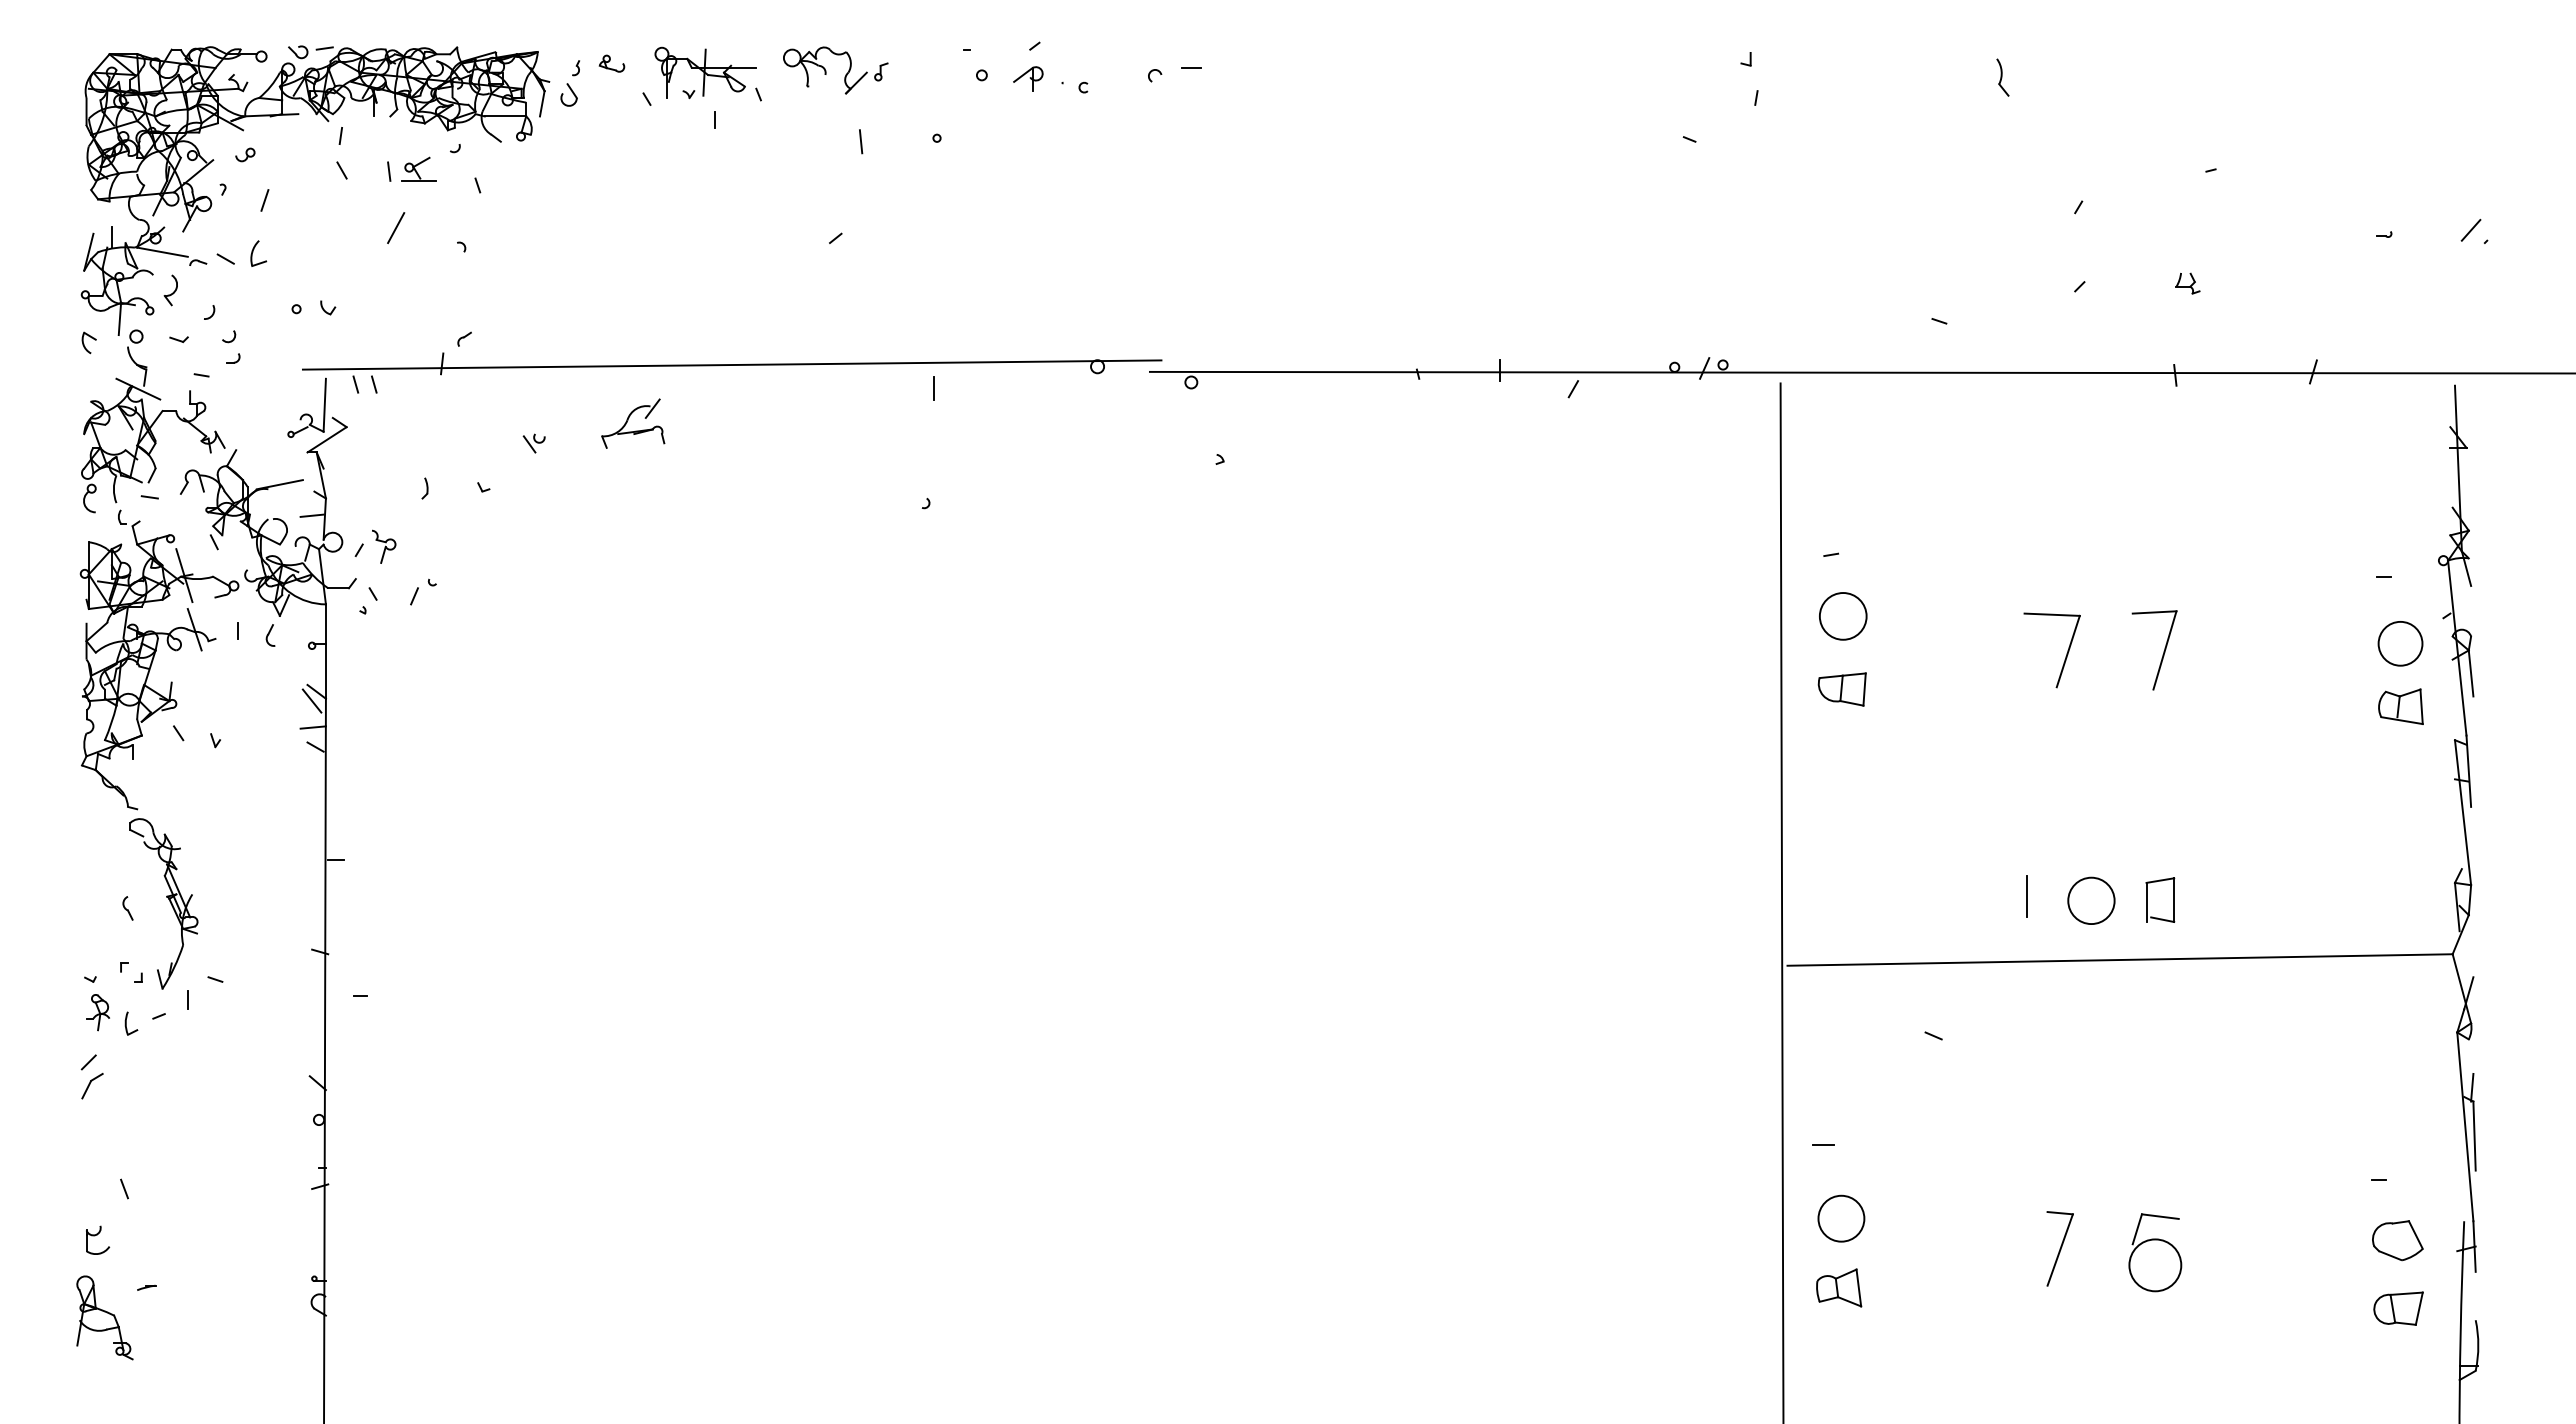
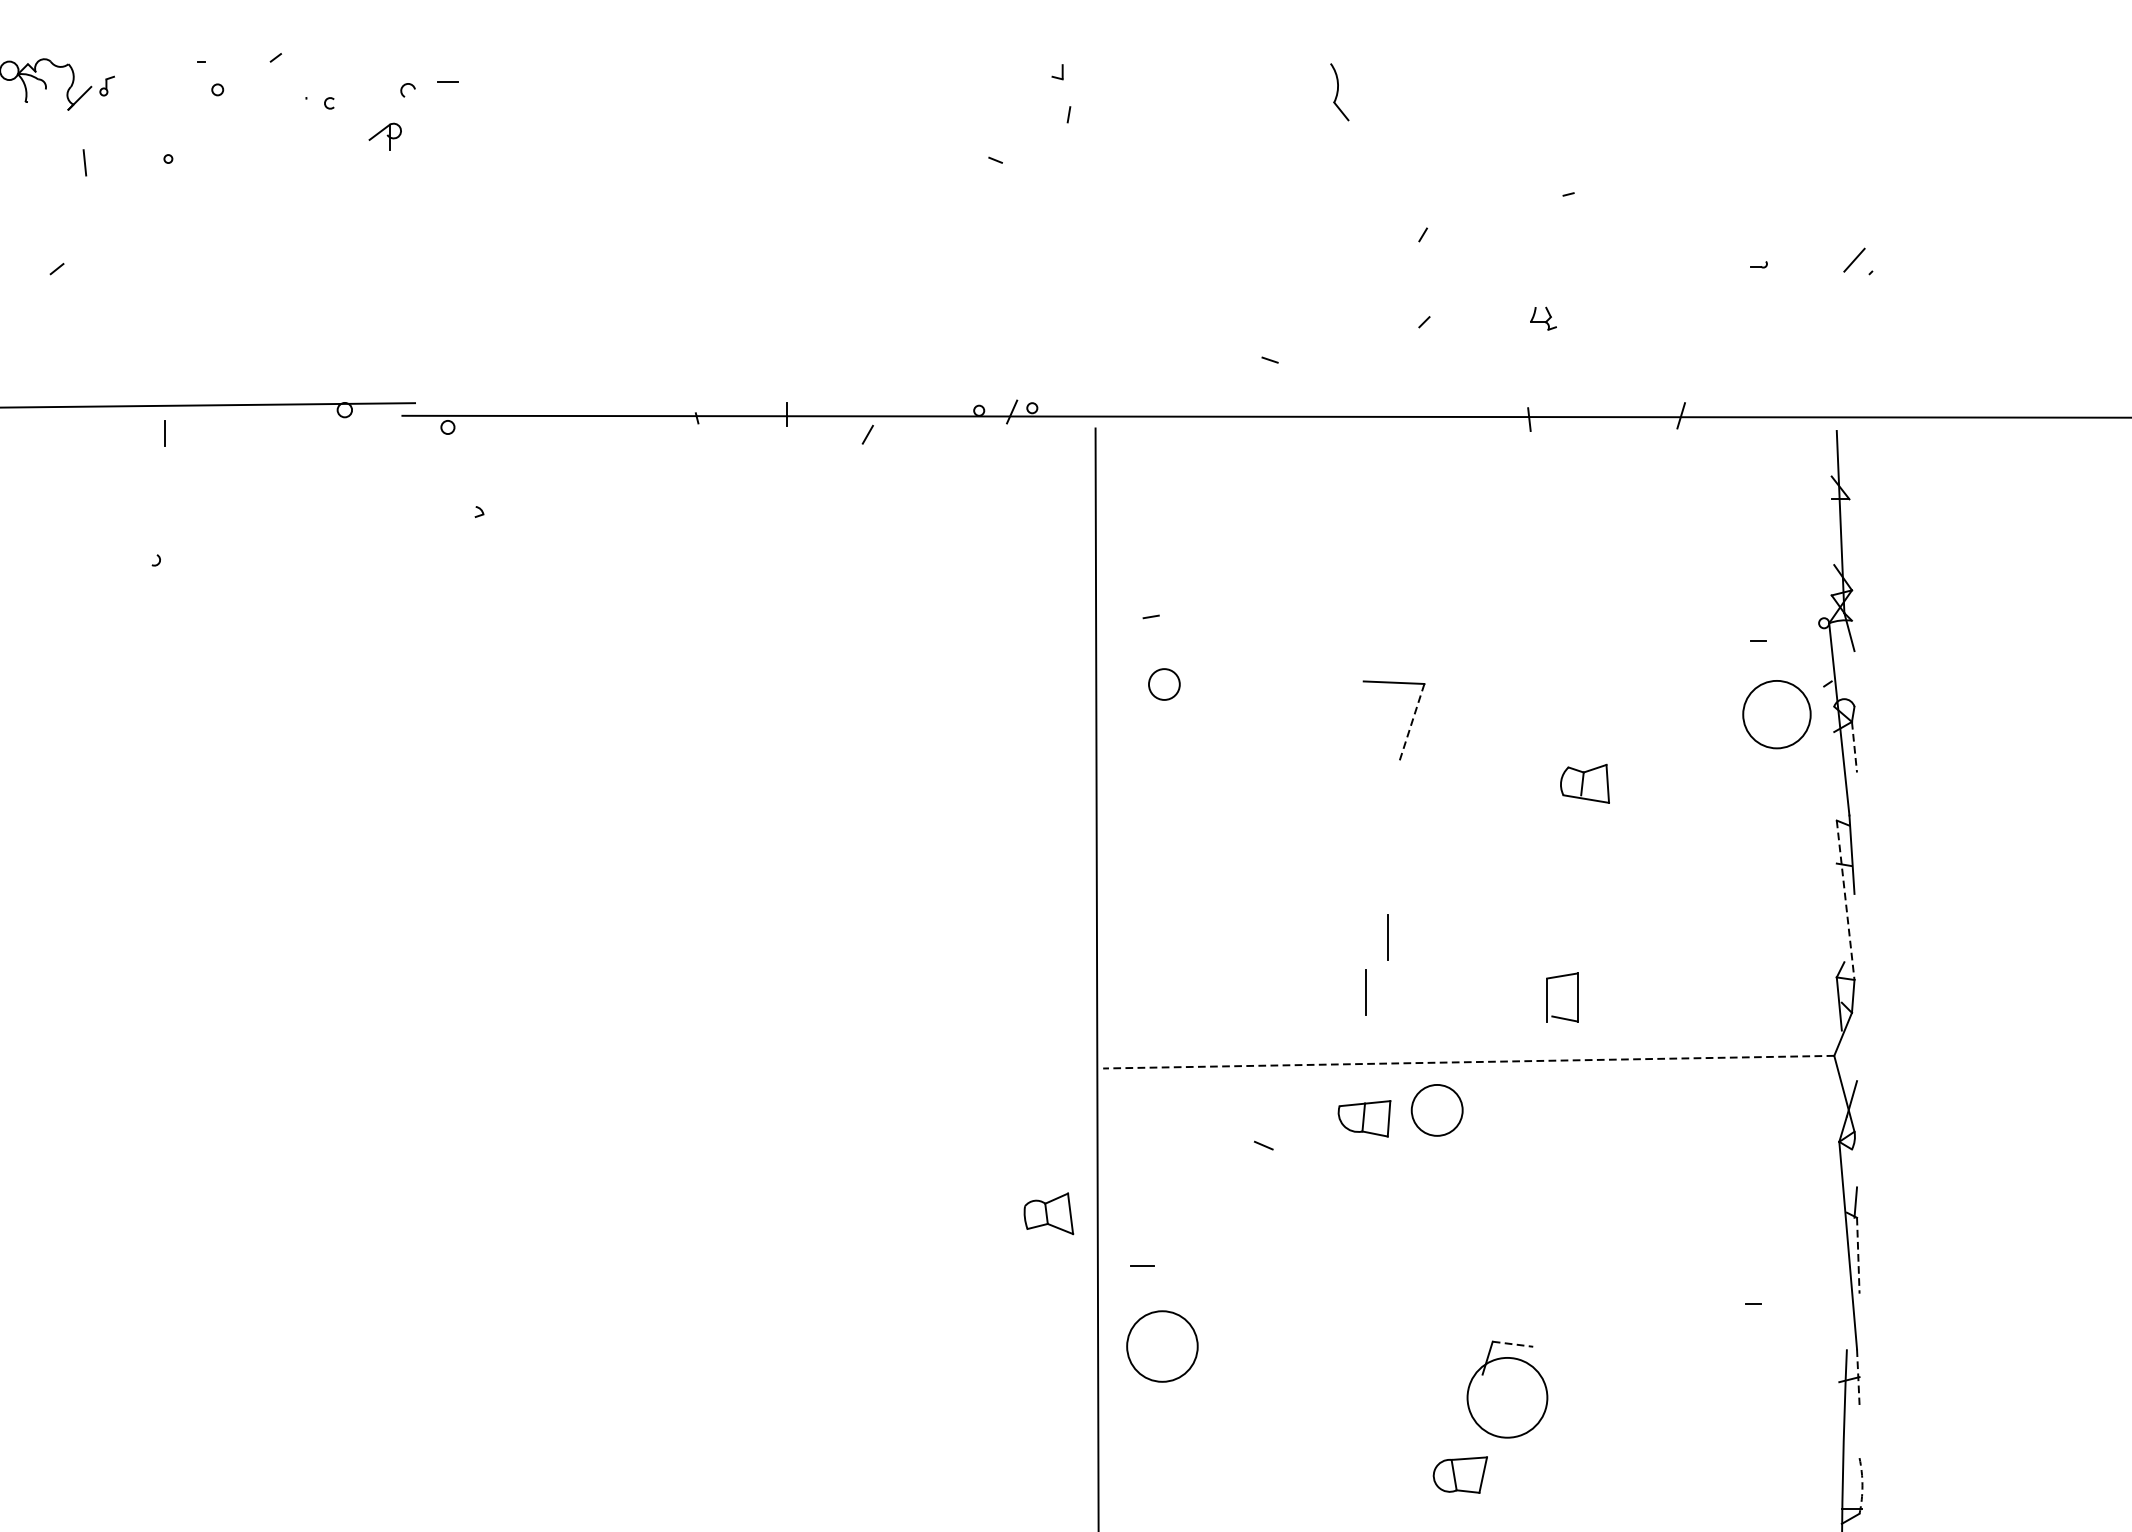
part: (2002, 77) -> (1339, 92), size x1.4
part: (1028, 78) -> (385, 136), moved
circle: (1842, 616) -> (1163, 684), size x0.6
circle: (2400, 643) -> (1776, 714), size x1.4
line: (2068, 652) -> (1412, 724), solid -> dashed
part: (2162, 654) -> (1515, 726), removed
line: (2471, 673) -> (1854, 747), solid -> dashed
part: (1841, 689) -> (1363, 1118), moved
part: (2400, 706) -> (1584, 783), moved
line: (2463, 812) -> (1846, 900), solid -> dashed
line: (2046, 846) -> (1387, 937), added
part: (2147, 899) -> (1548, 996), moved
circle: (2091, 900) -> (1437, 1109), moved
line: (2120, 960) -> (1469, 1062), solid -> dashed
line: (2474, 1136) -> (1858, 1256), solid -> dashed
line: (2160, 1216) -> (1513, 1344), solid -> dashed
circle: (1841, 1218) -> (1162, 1346), size x1.4
part: (2397, 1240) -> (1773, 1370), removed
line: (2474, 1247) -> (1858, 1378), solid -> dashed
part: (2059, 1248) -> (1402, 1379), removed
circle: (2155, 1265) -> (1507, 1397), size x1.4
part: (1839, 1287) -> (1049, 1213), moved
part: (2398, 1308) -> (1460, 1474), moved
arc: (2478, 1345) -> (1862, 1485), solid -> dashed

